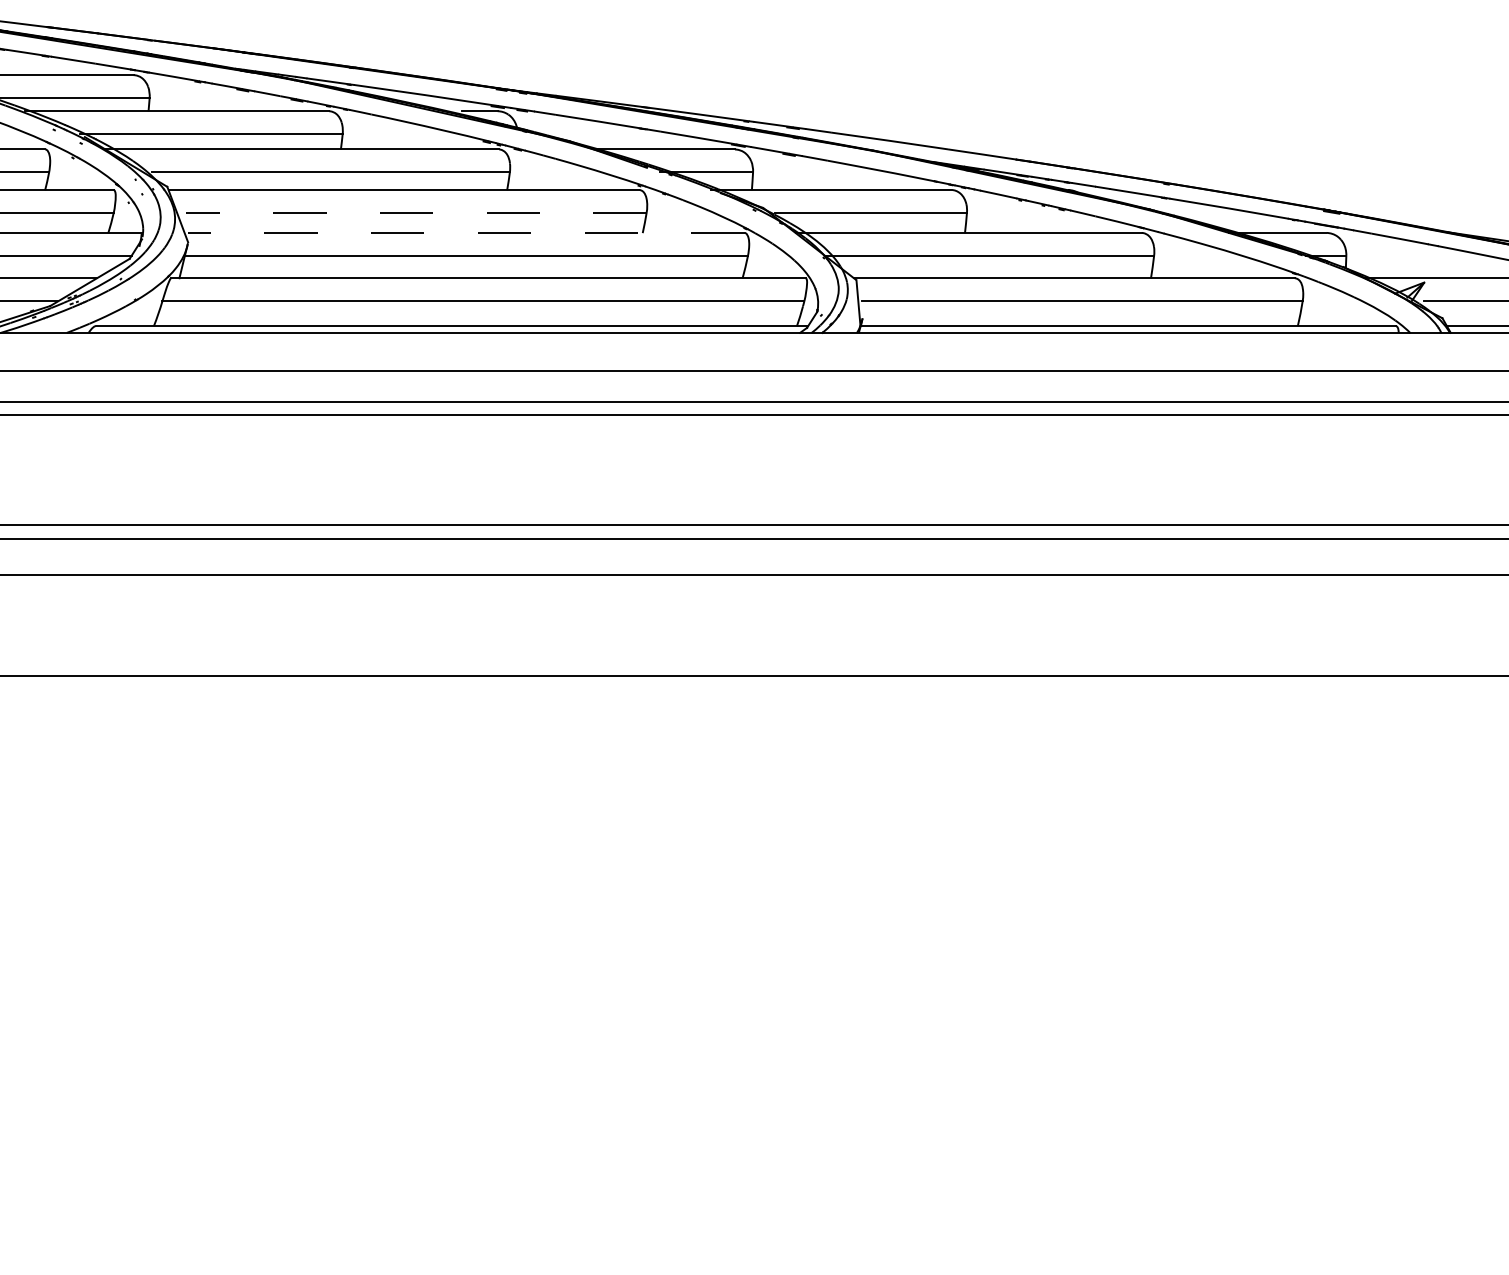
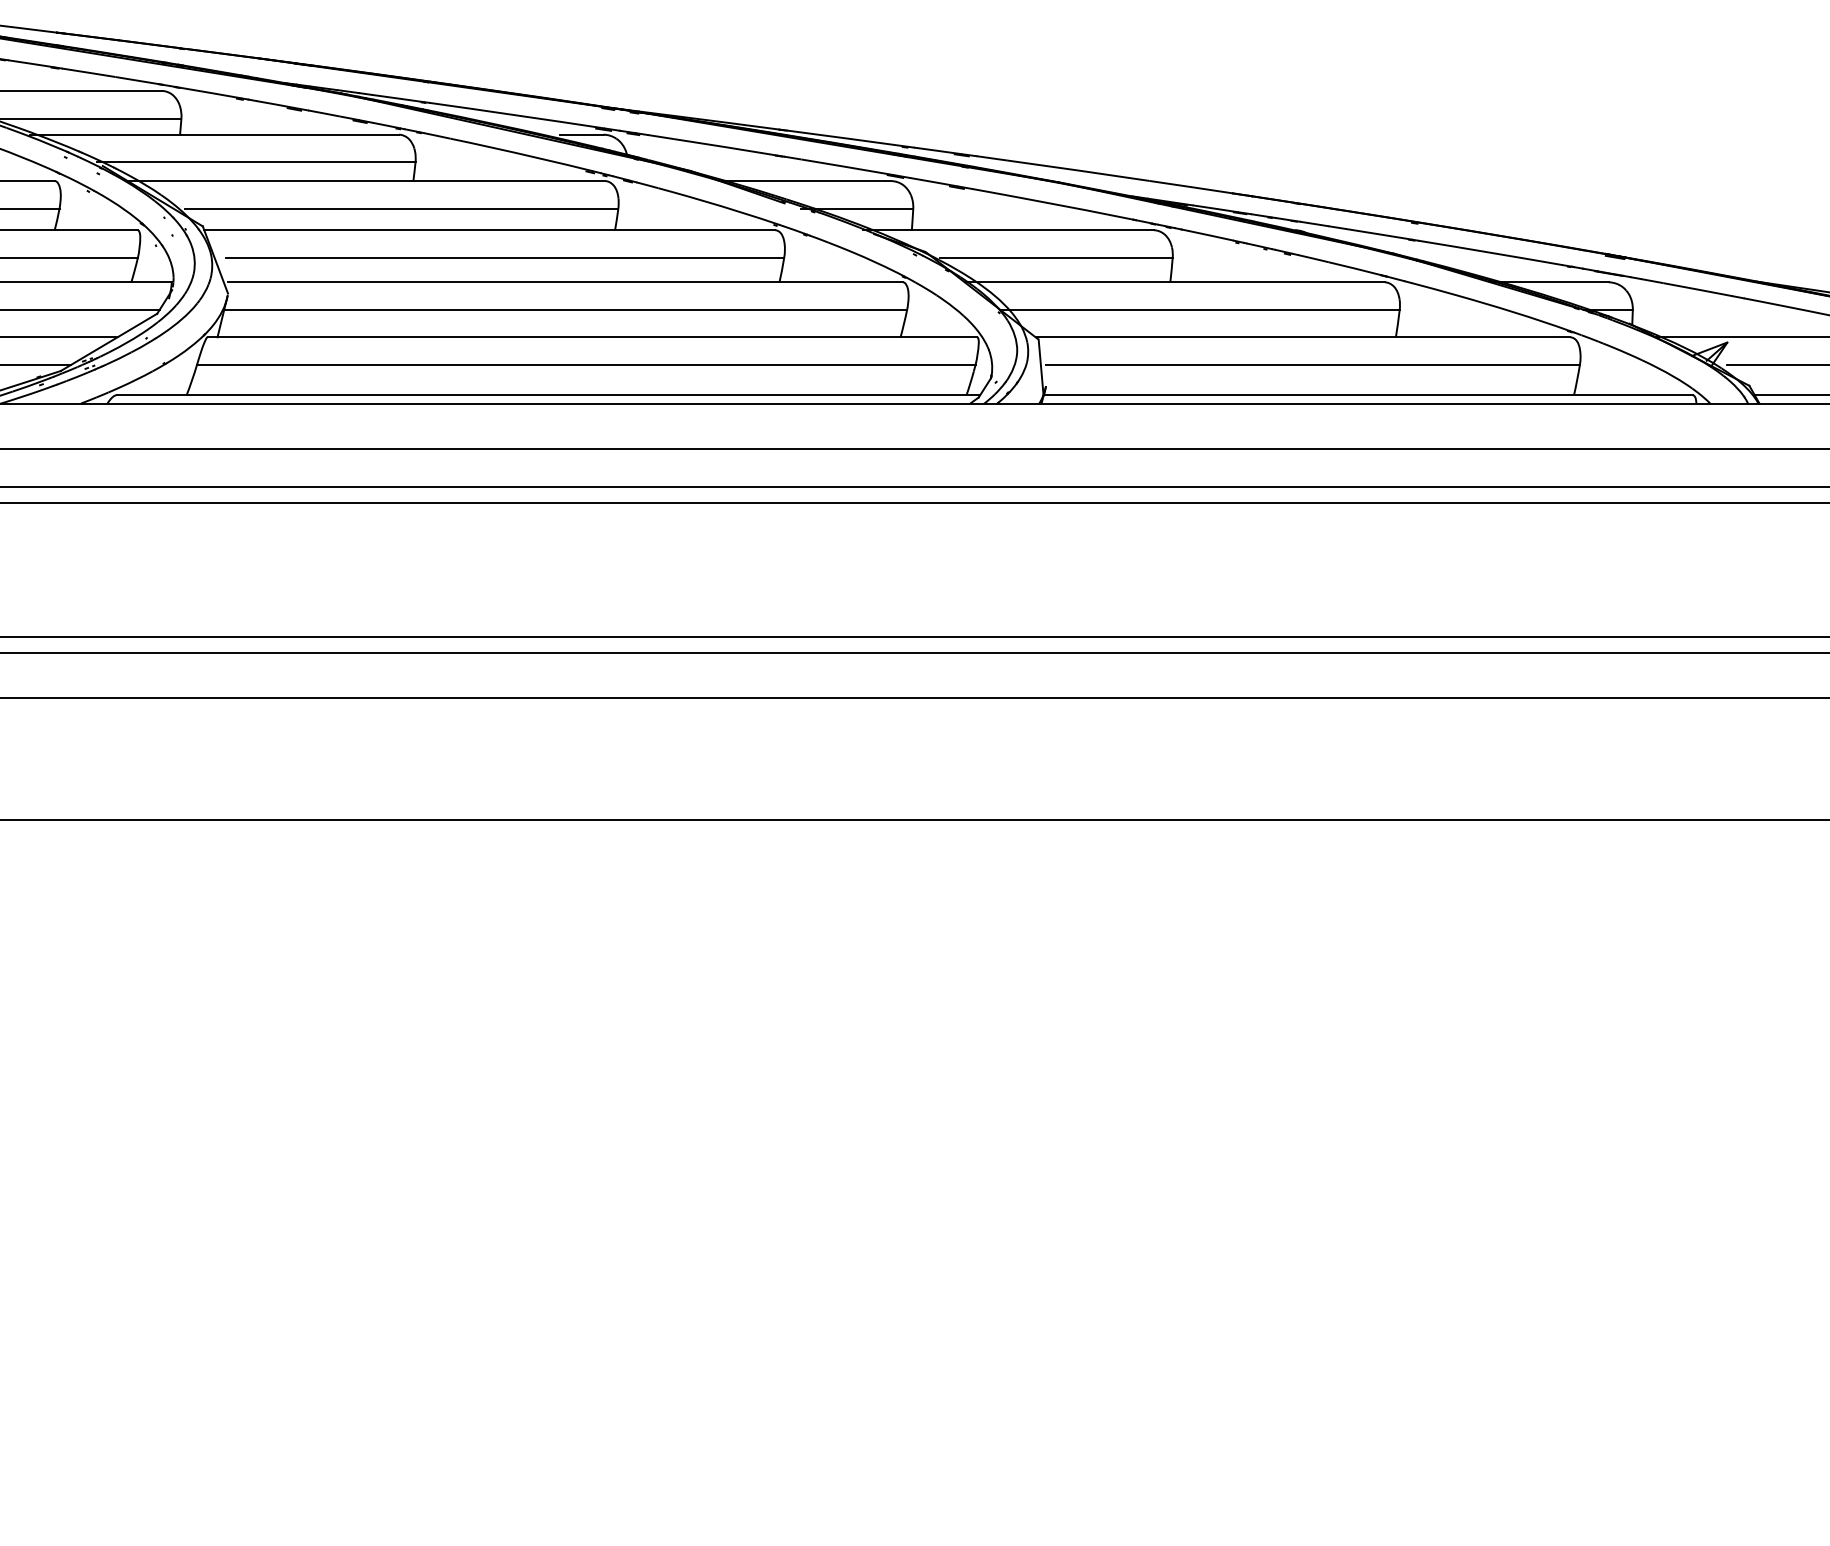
line: (416, 212) -> (504, 257), dashed -> solid
line: (466, 233) -> (565, 282), dashed -> solid

